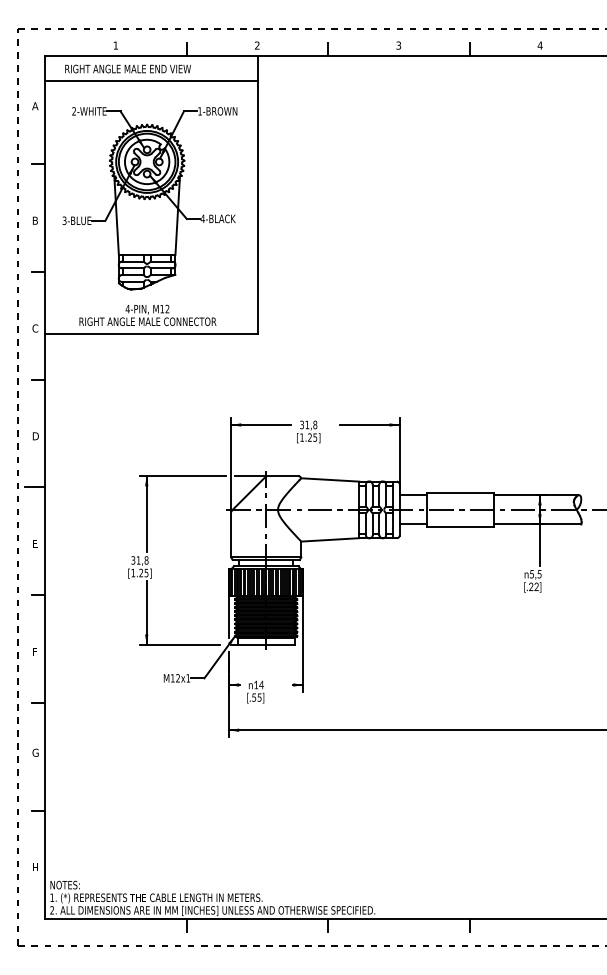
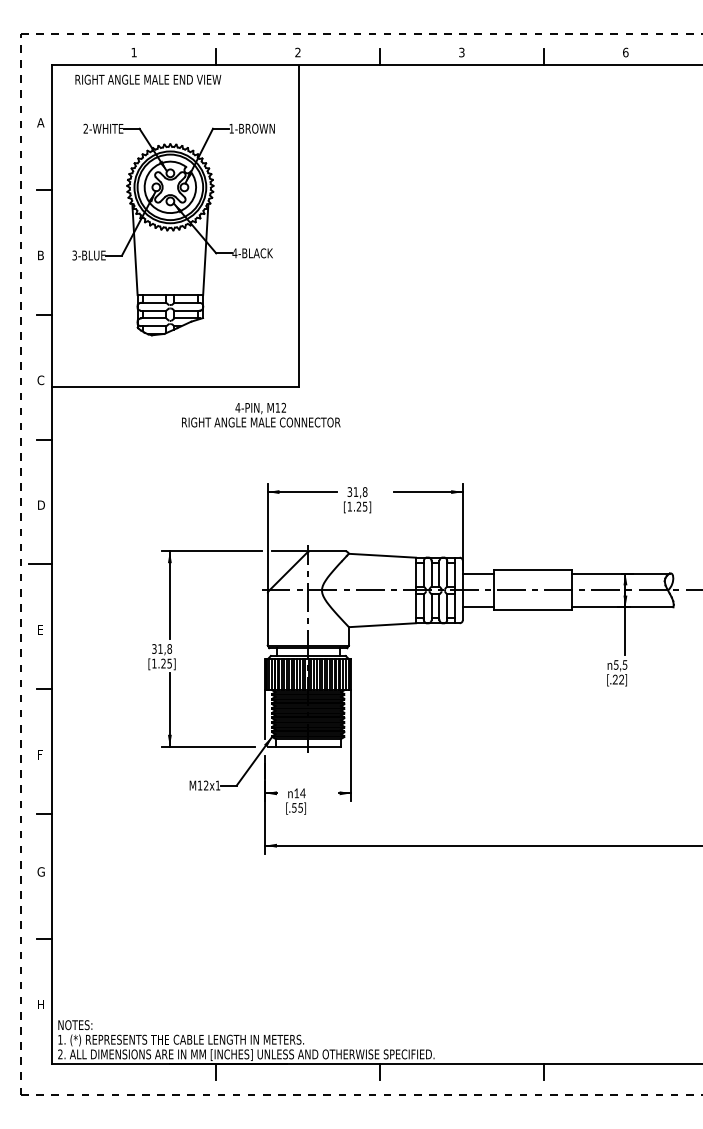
text: (540, 45) -> (625, 52), 4 -> 6
line: (151, 80) -> (175, 93), removed
text: (148, 314) -> (261, 414), moved

